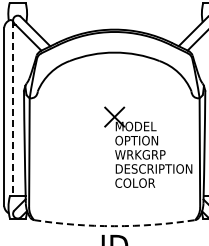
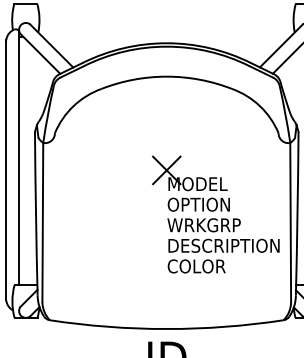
line: (13, 109) -> (19, 159), dashed -> solid
arc: (114, 226) -> (166, 329), dashed -> solid

